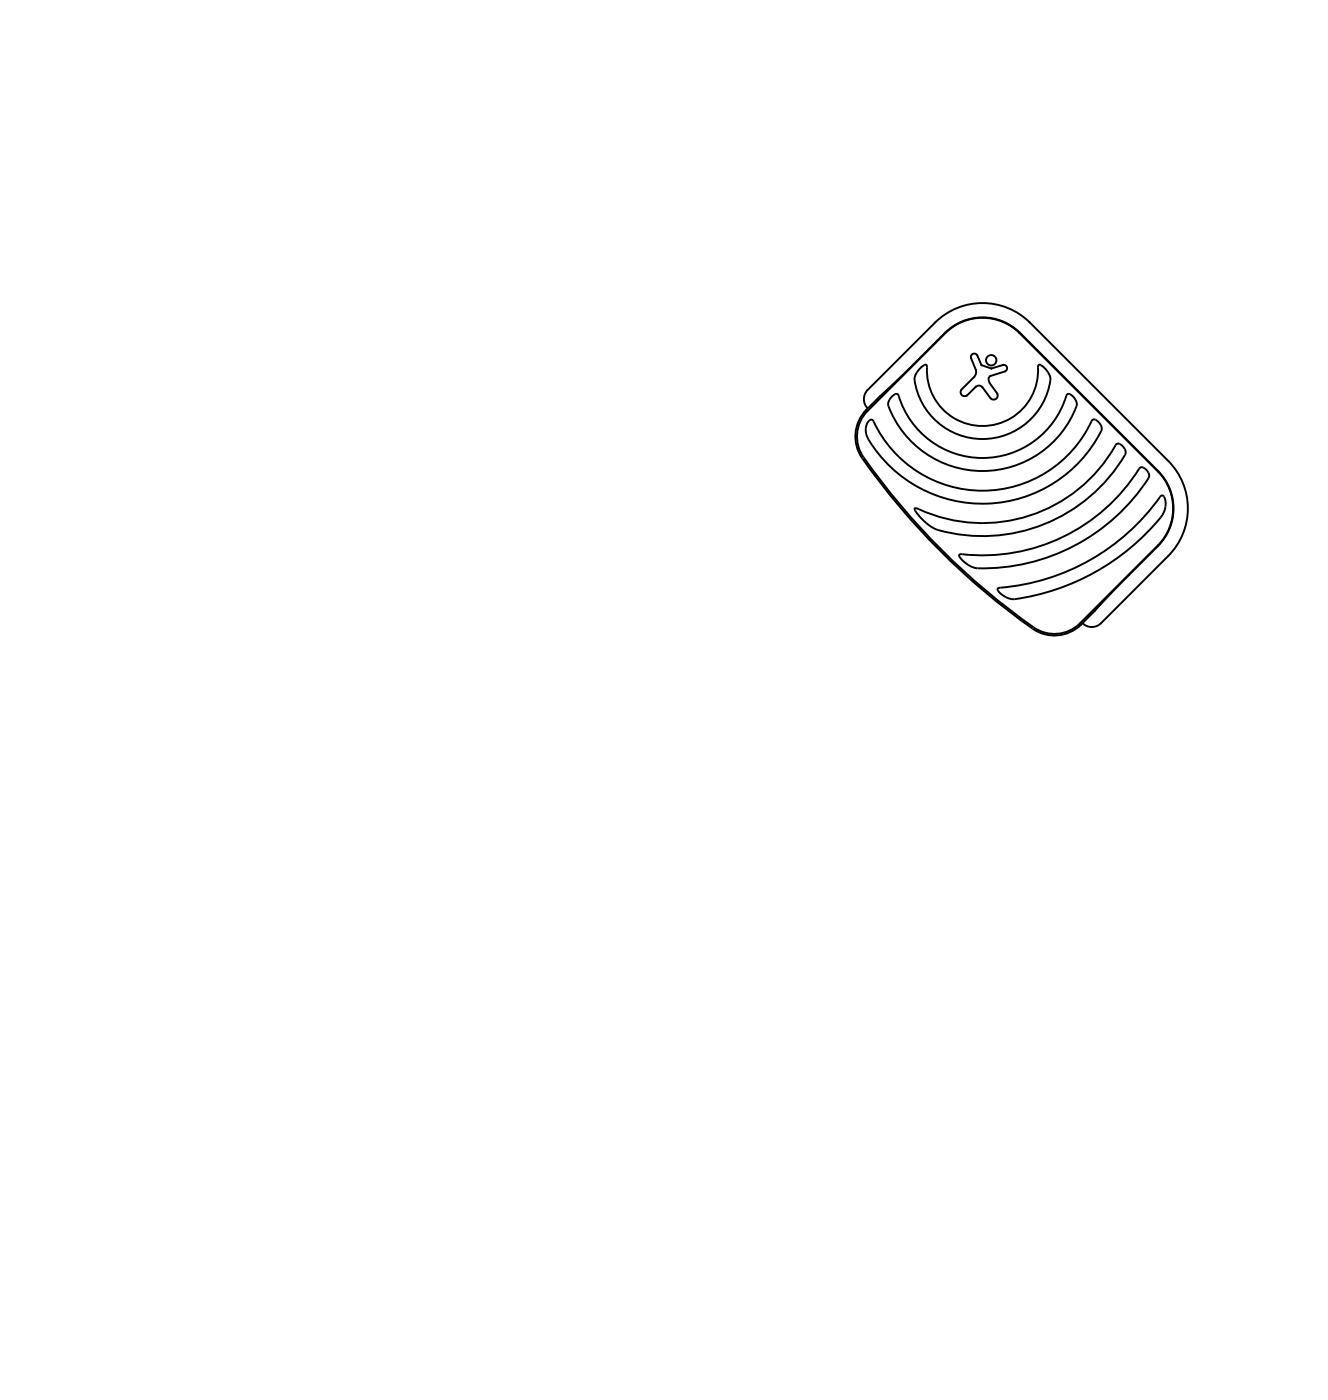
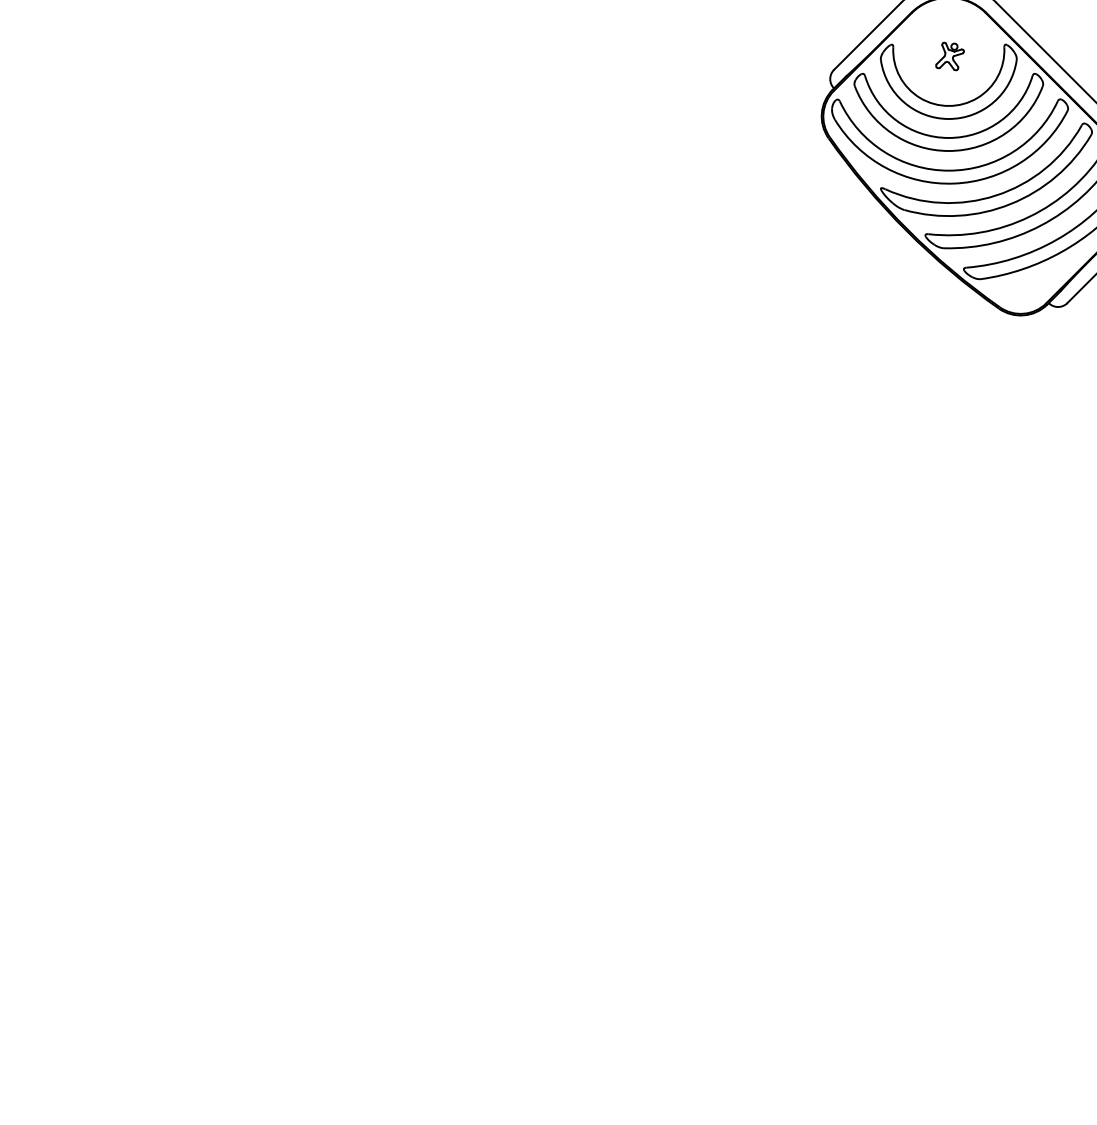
part: (983, 376) -> (949, 56), size x0.6

